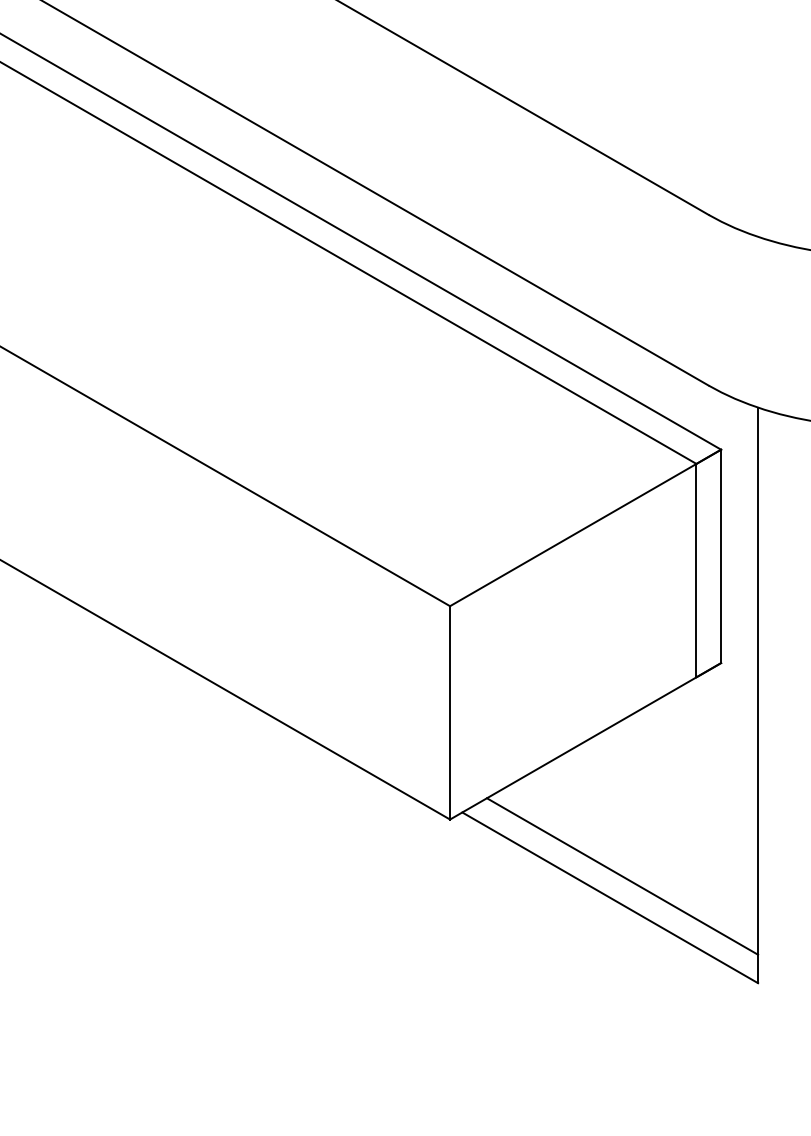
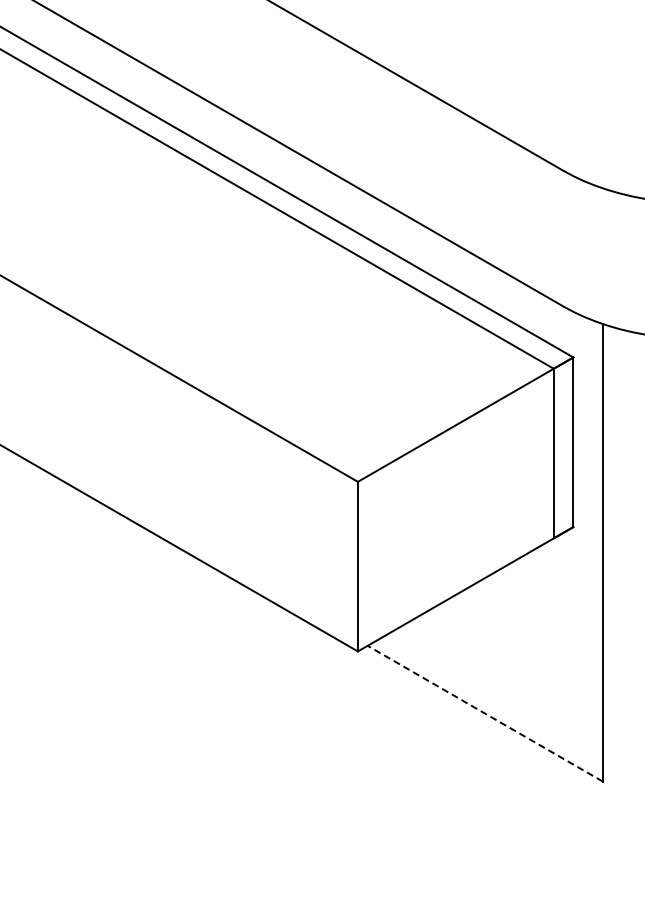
line: (621, 876) -> (494, 696), removed
line: (610, 897) -> (485, 713), solid -> dashed

